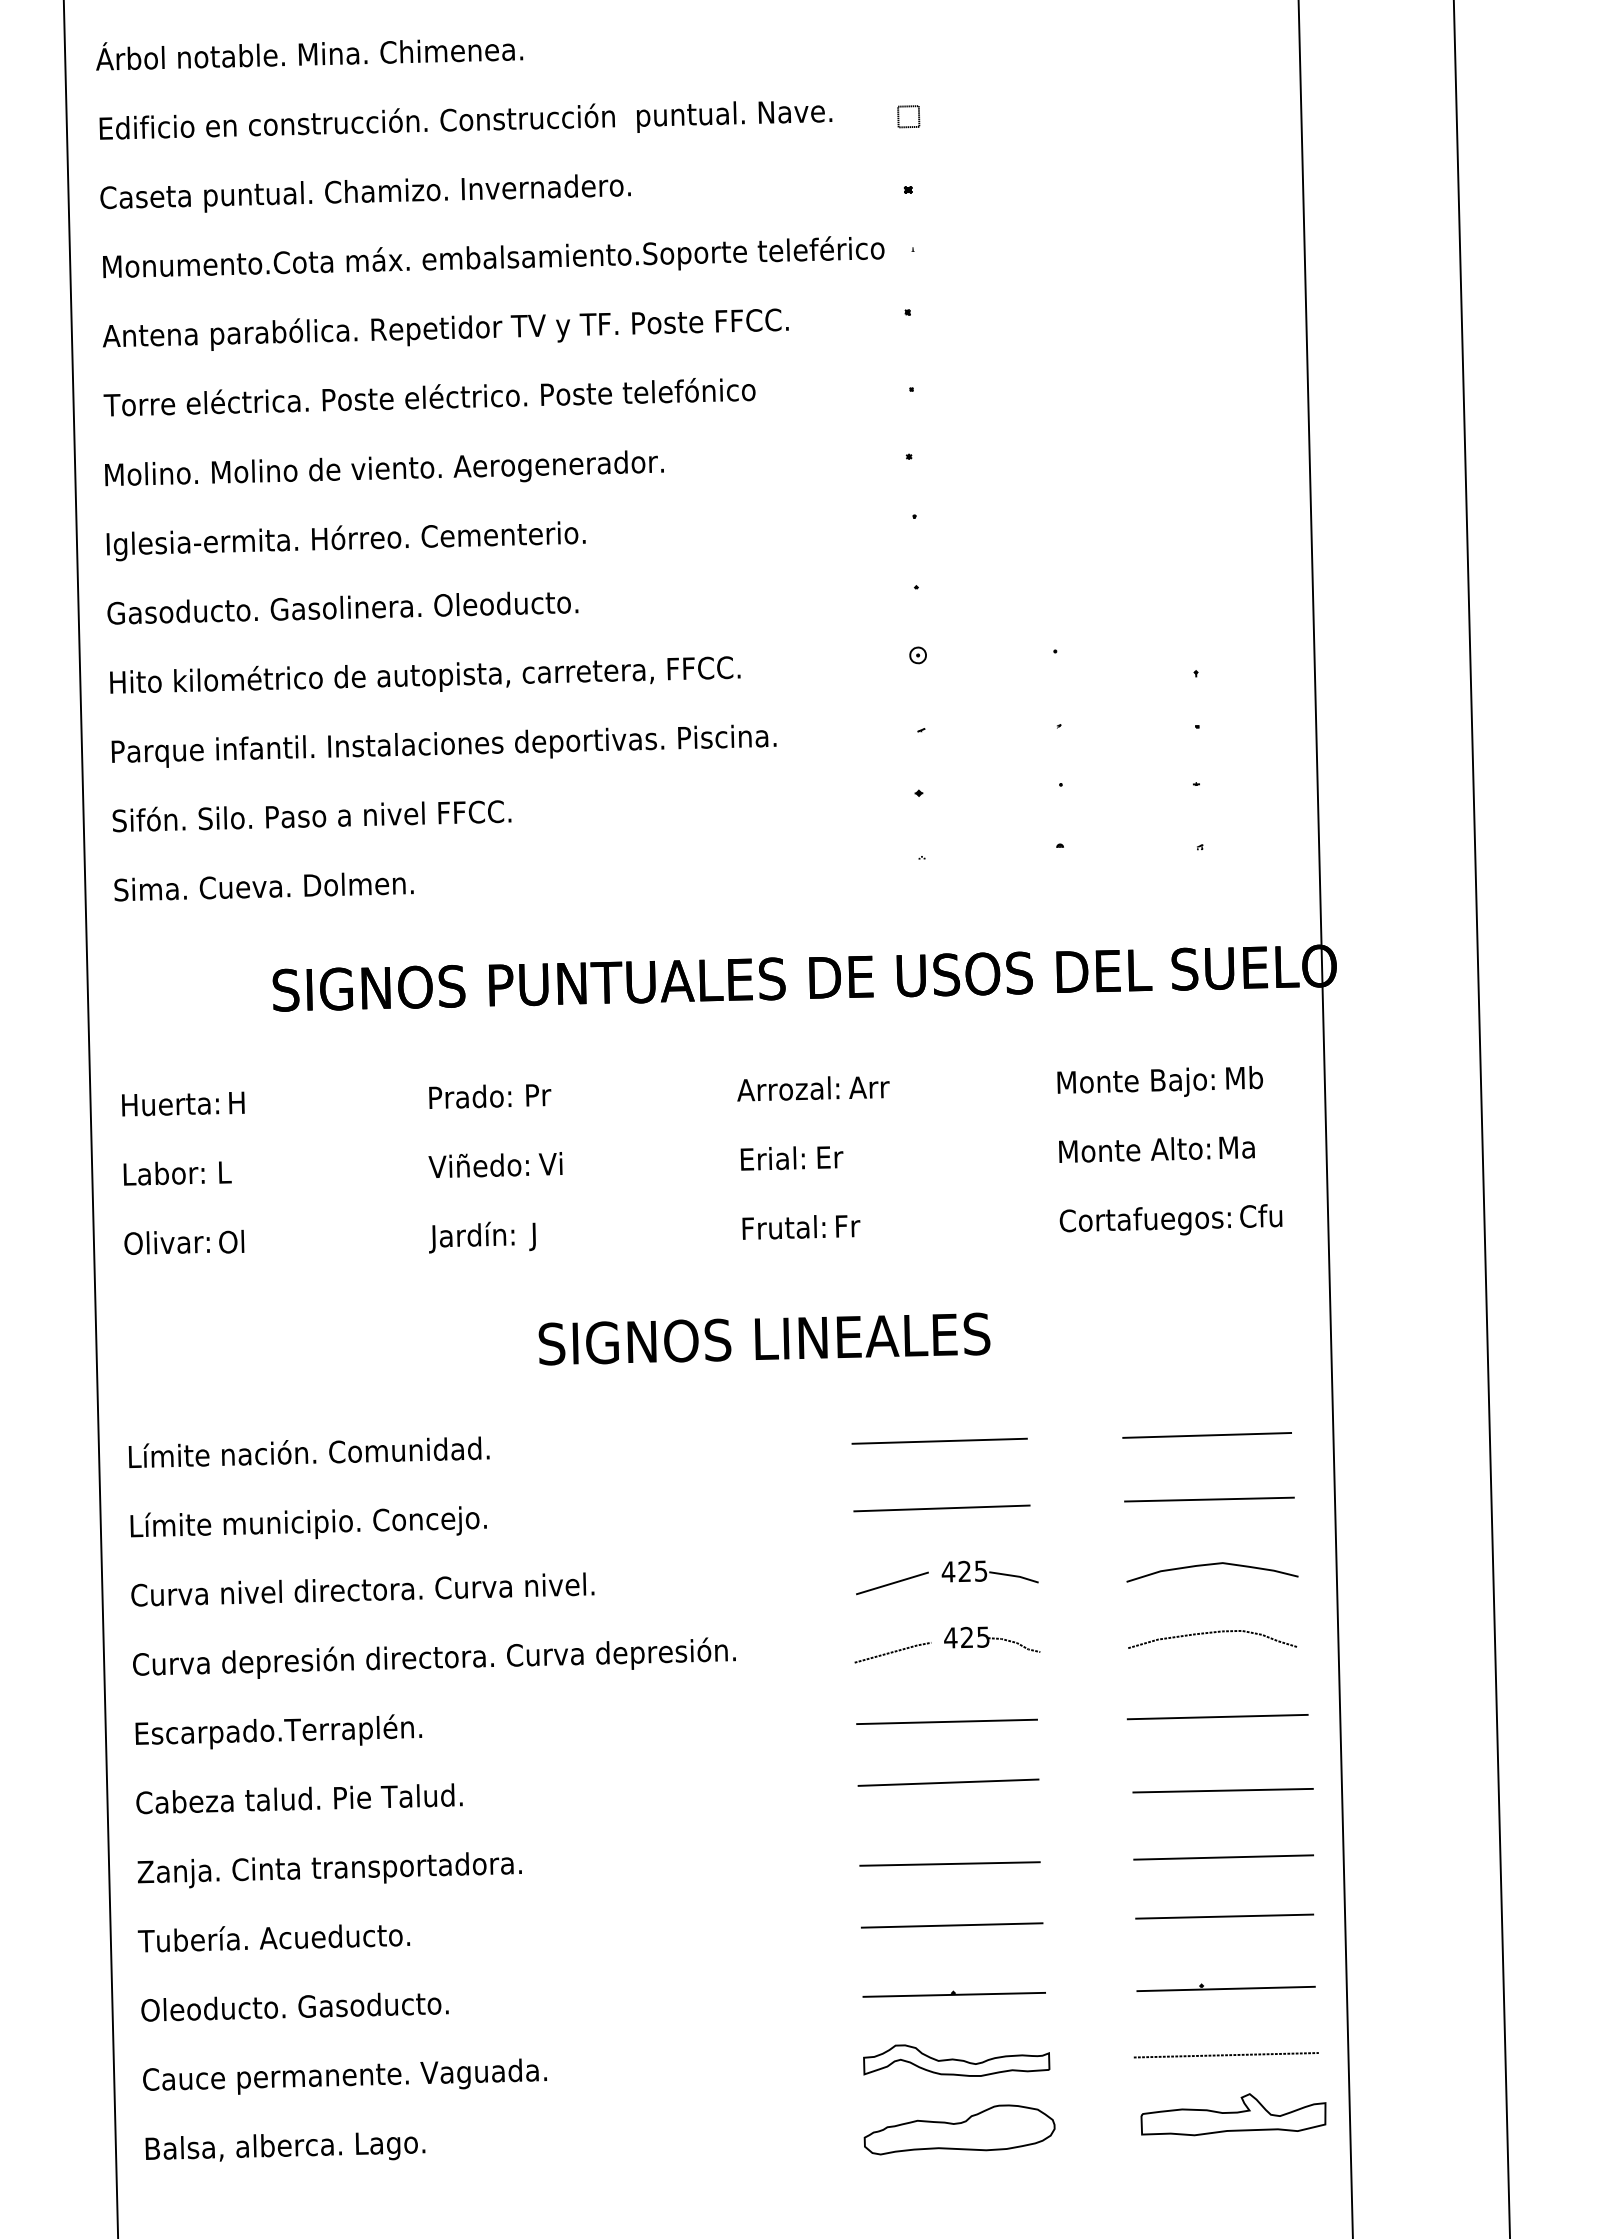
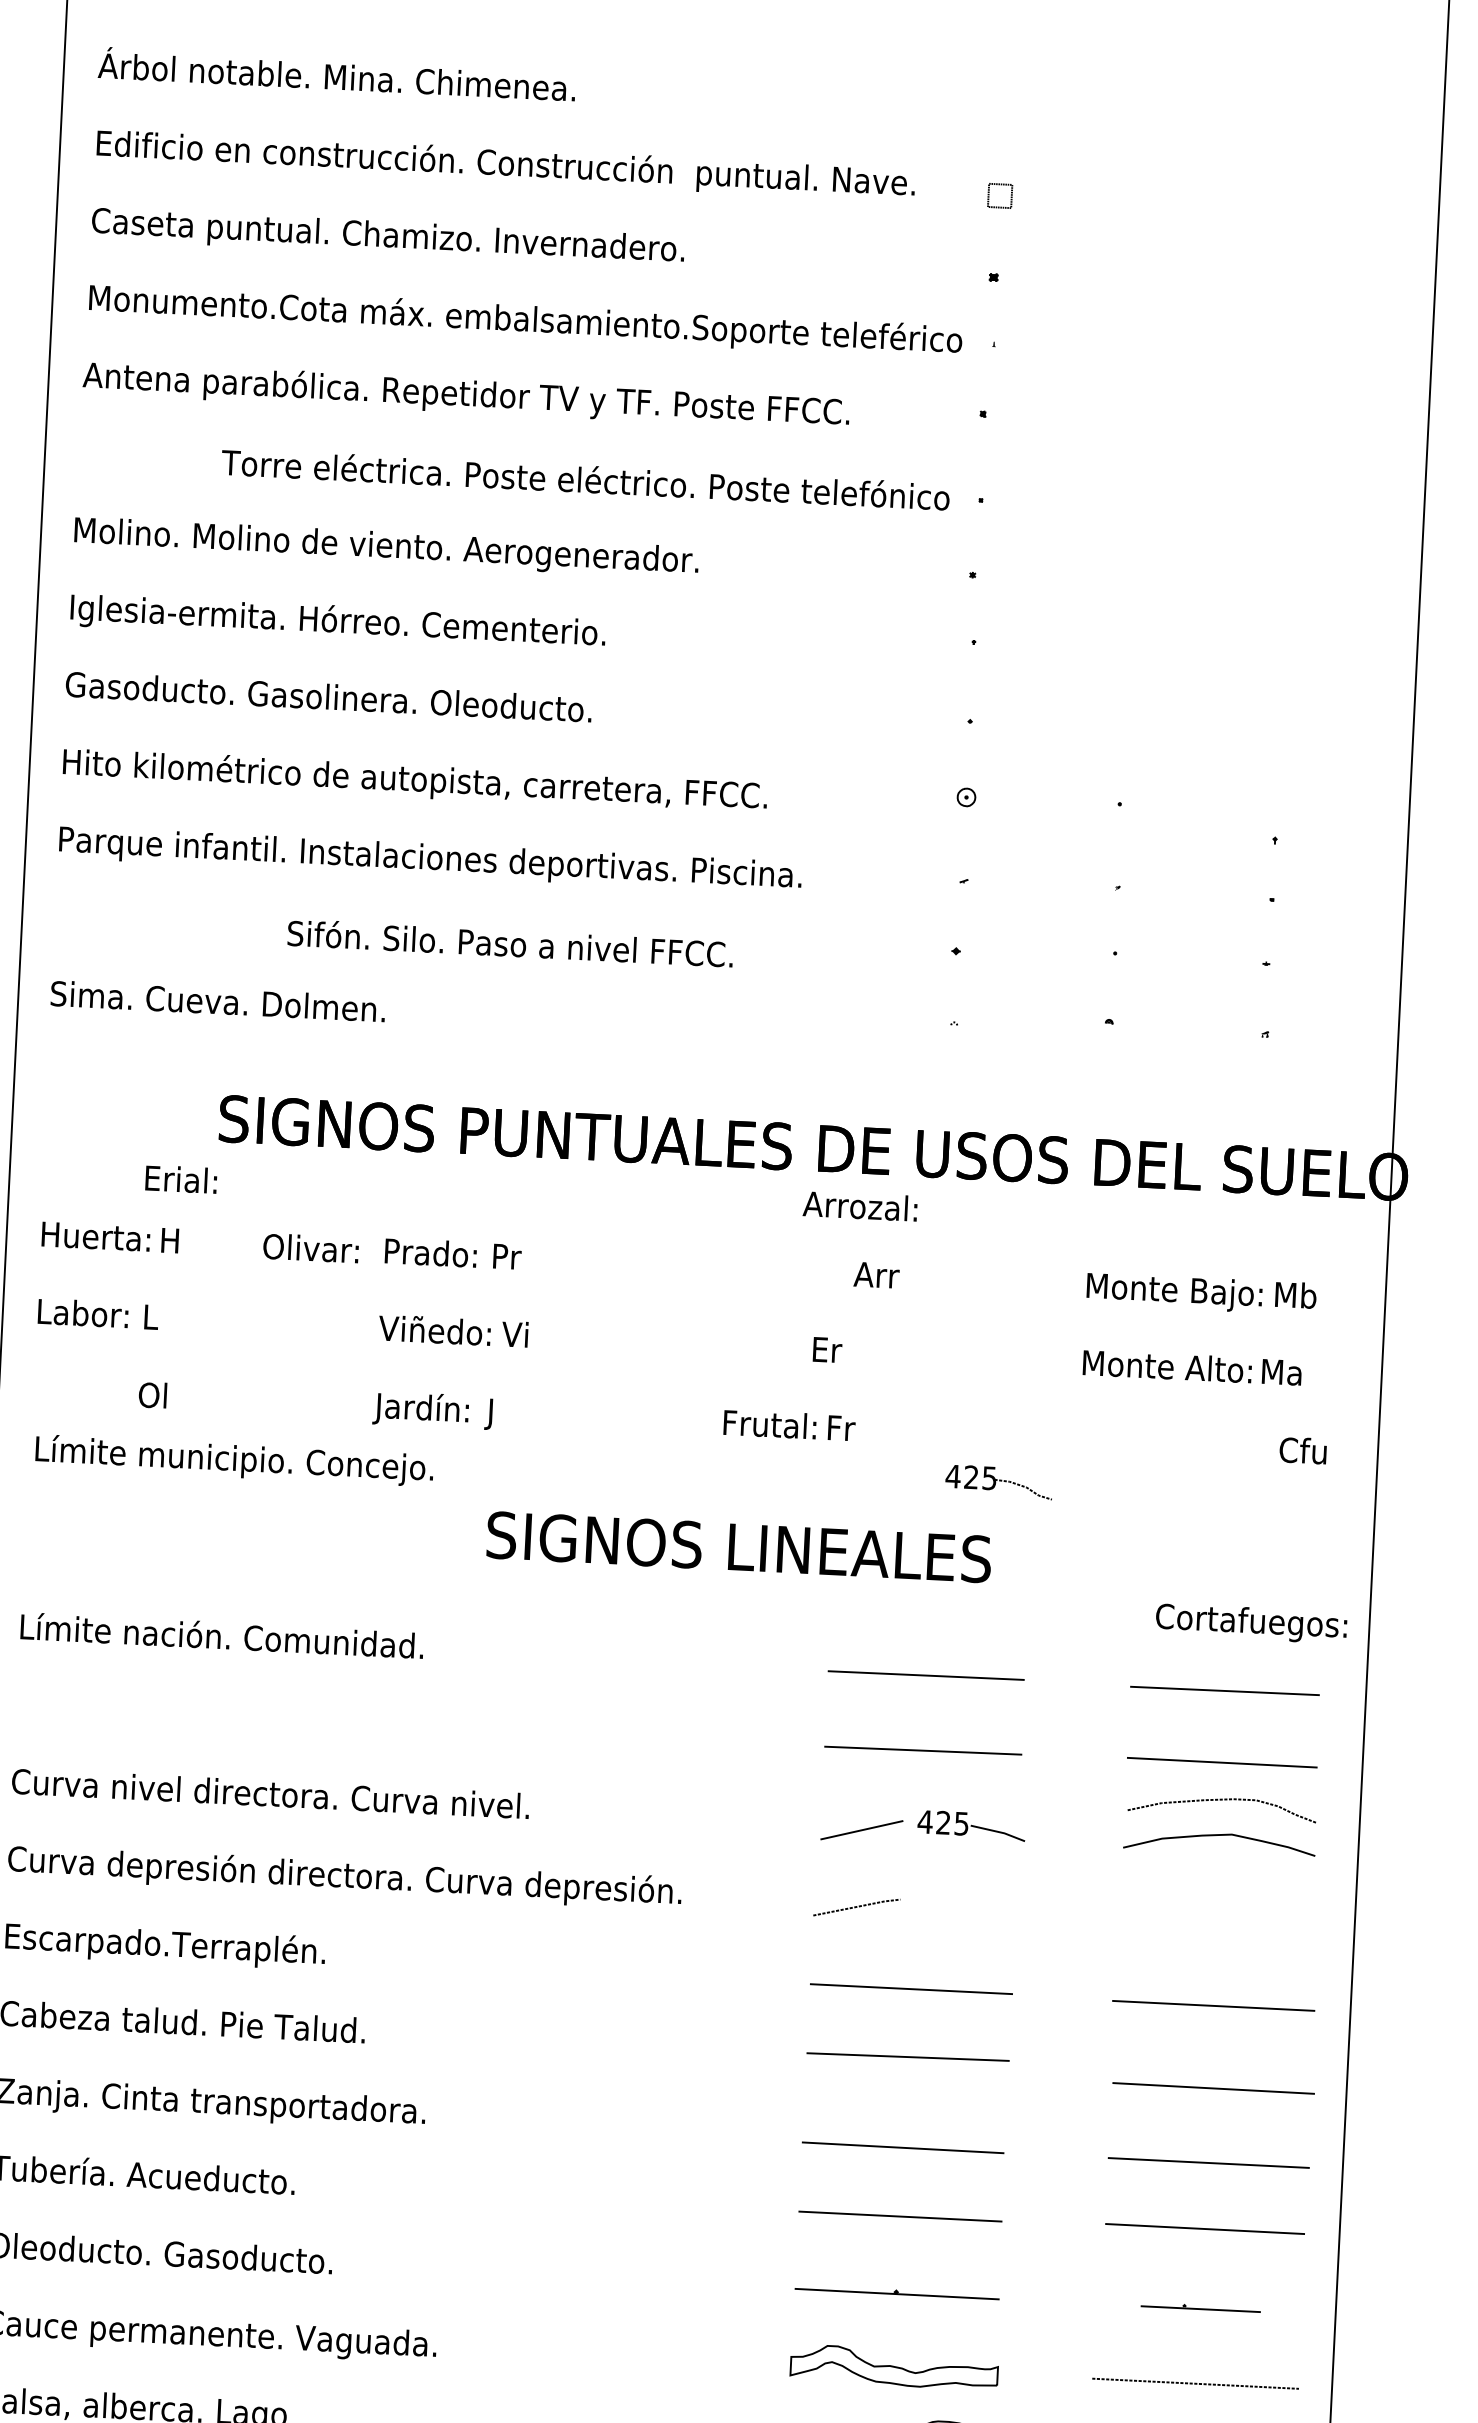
text: (429, 397) -> (585, 480), moved
text: (311, 816) -> (509, 944), moved
text: (788, 1088) -> (860, 1205), moved
text: (772, 1158) -> (180, 1179), moved
text: (1144, 1221) -> (1250, 1623), moved
text: (166, 1242) -> (310, 1248), moved
text: (308, 1522) -> (234, 1459), moved
curve: (1212, 1633) -> (1222, 1800), moved
part: (992, 1639) -> (999, 1481), moved
part: (1225, 1987) -> (1200, 2308), size x0.6

